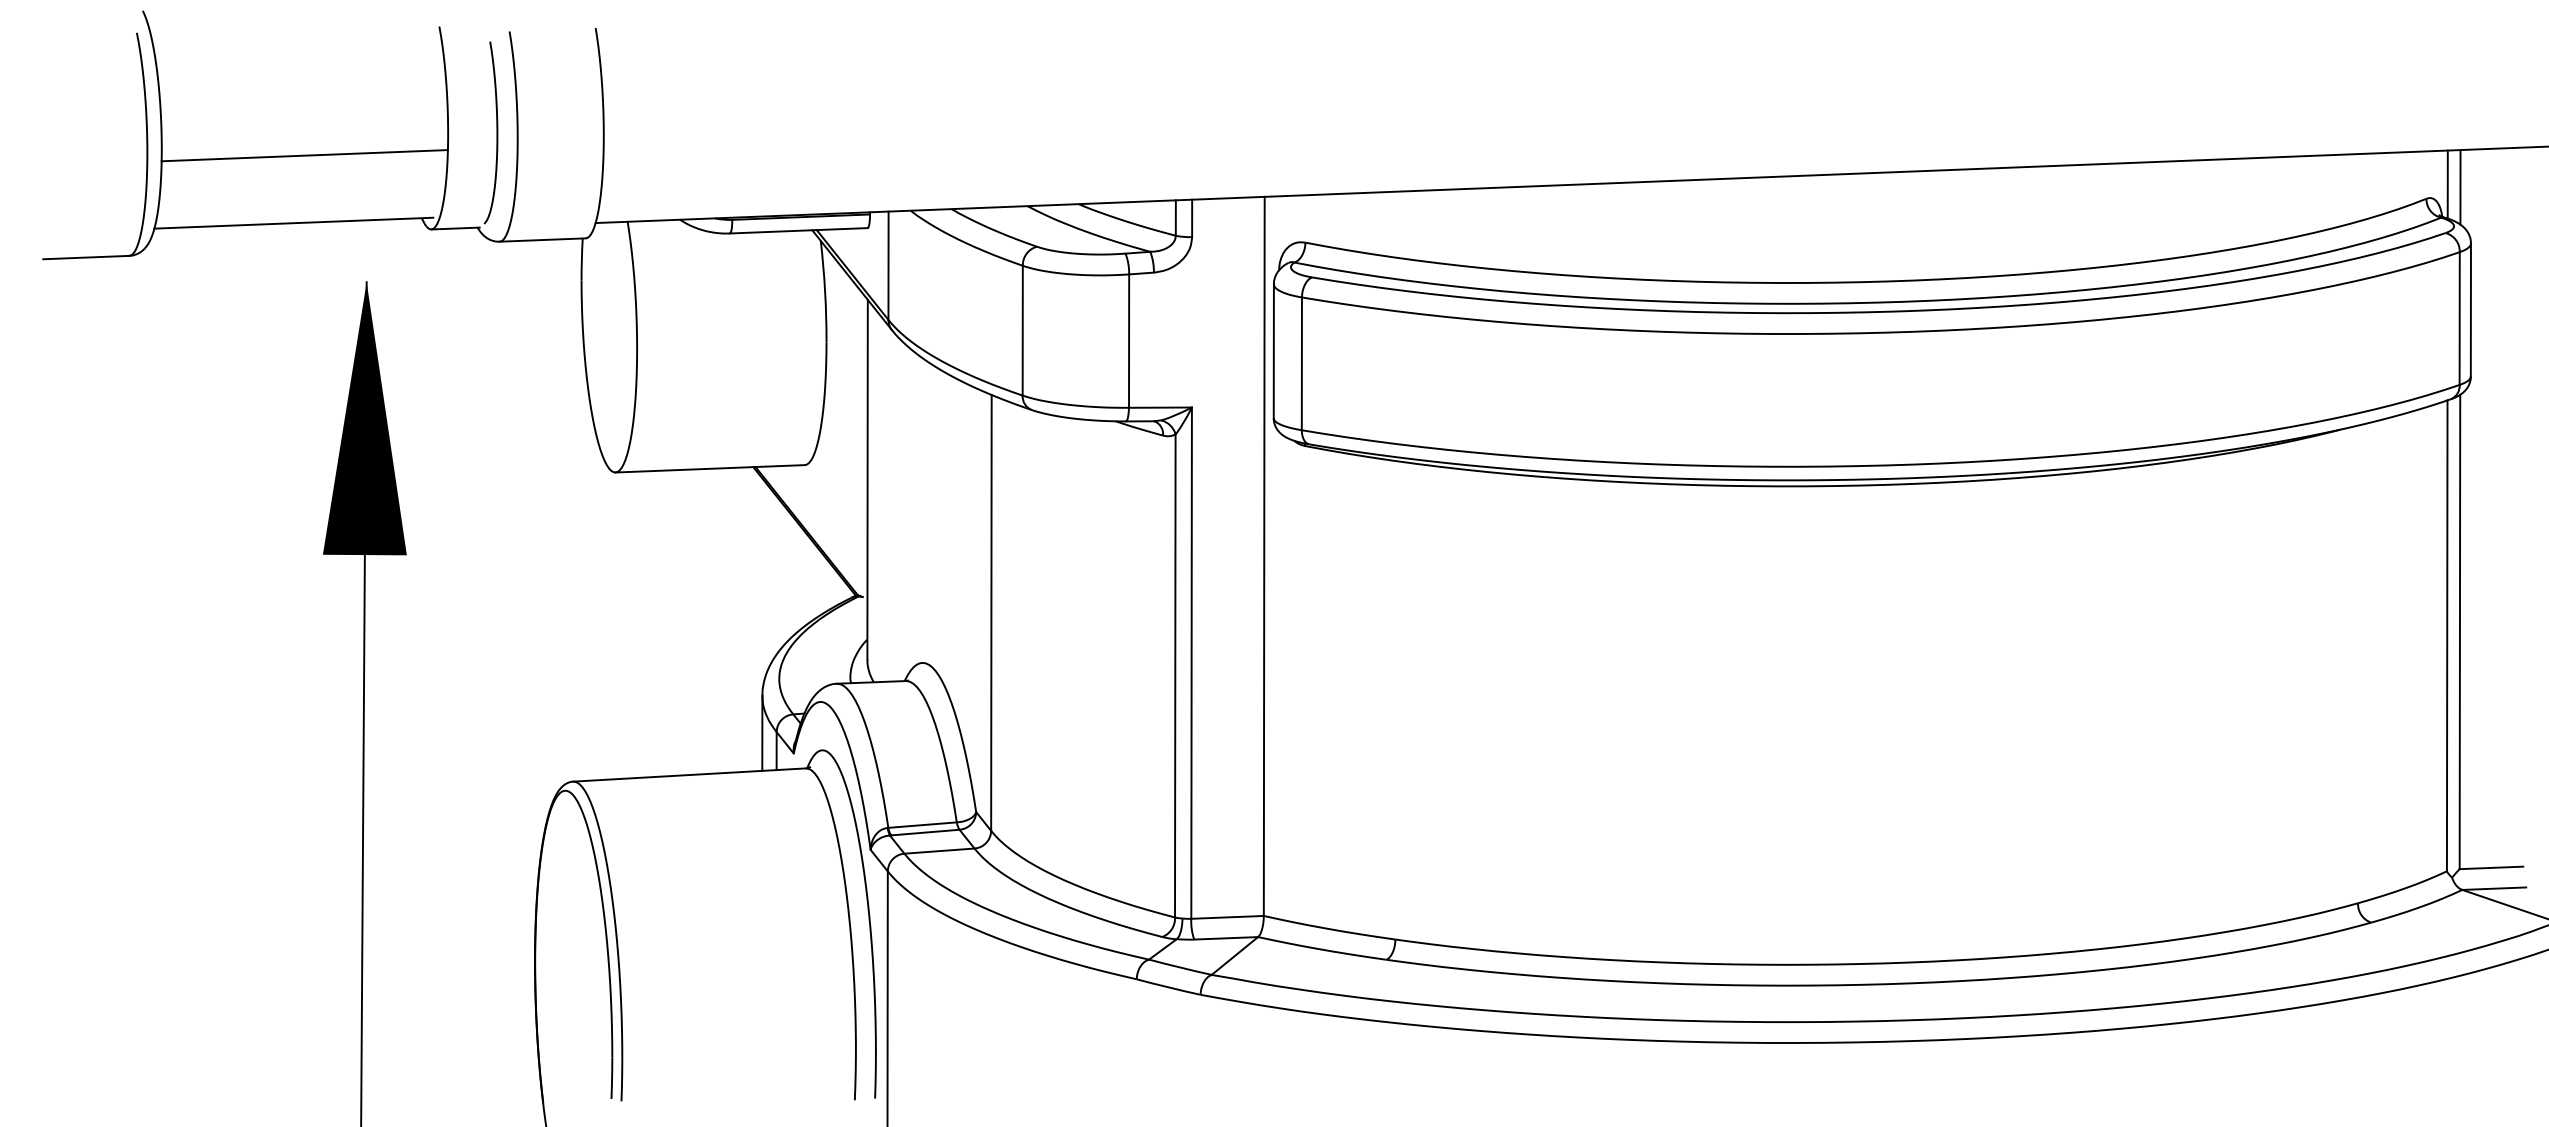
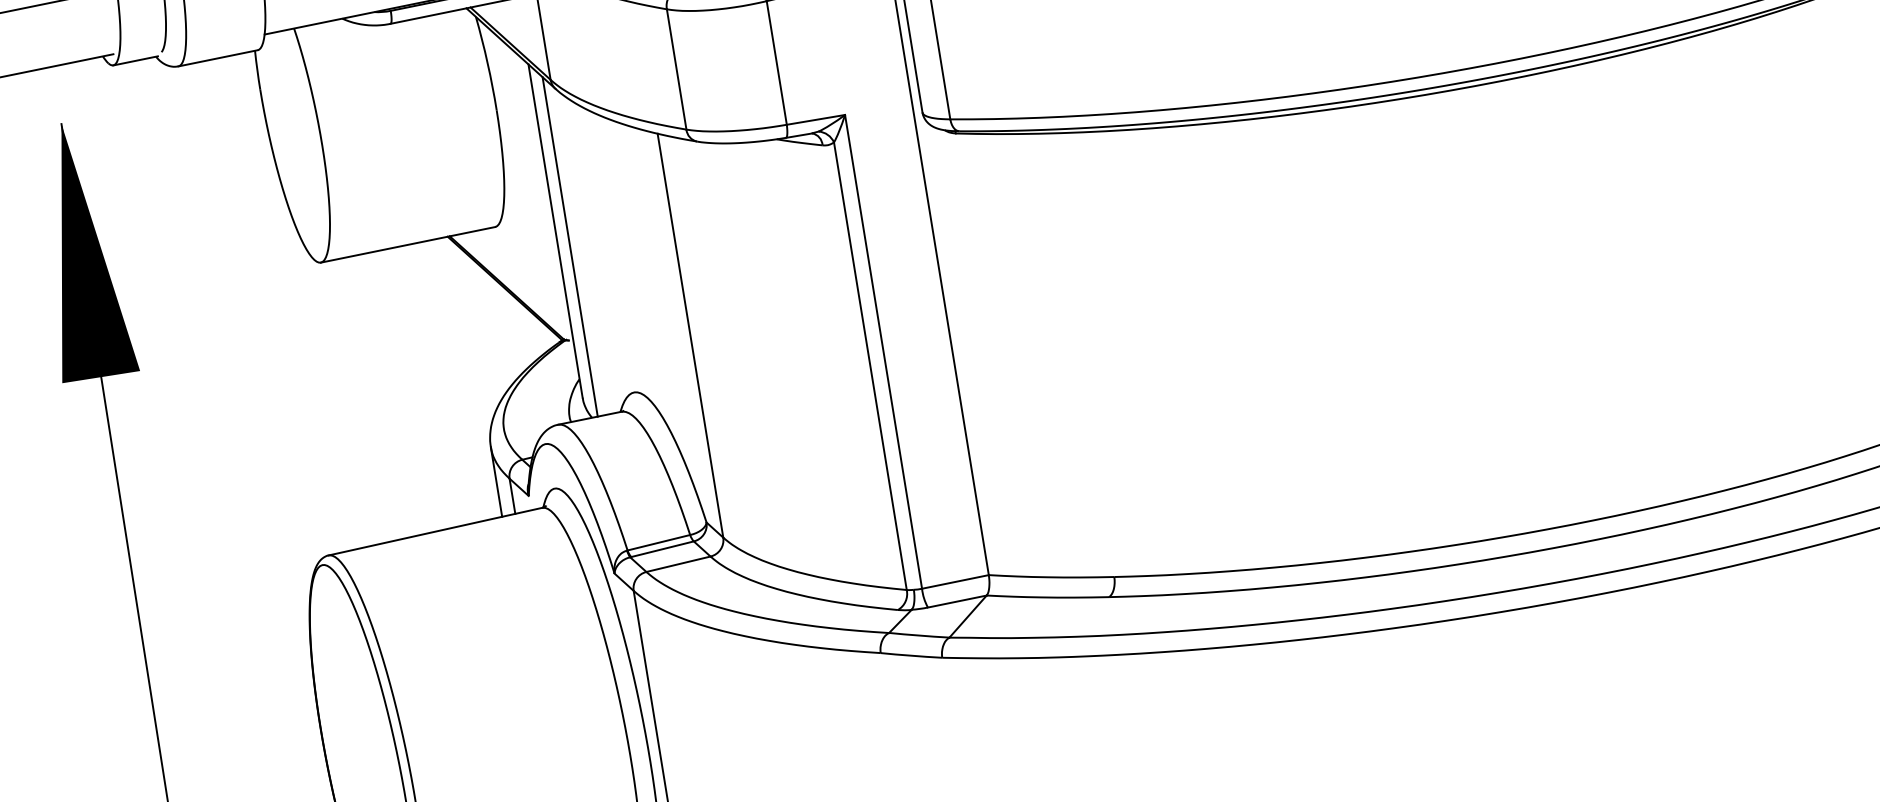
line: (880, 498) -> (570, 246), added

